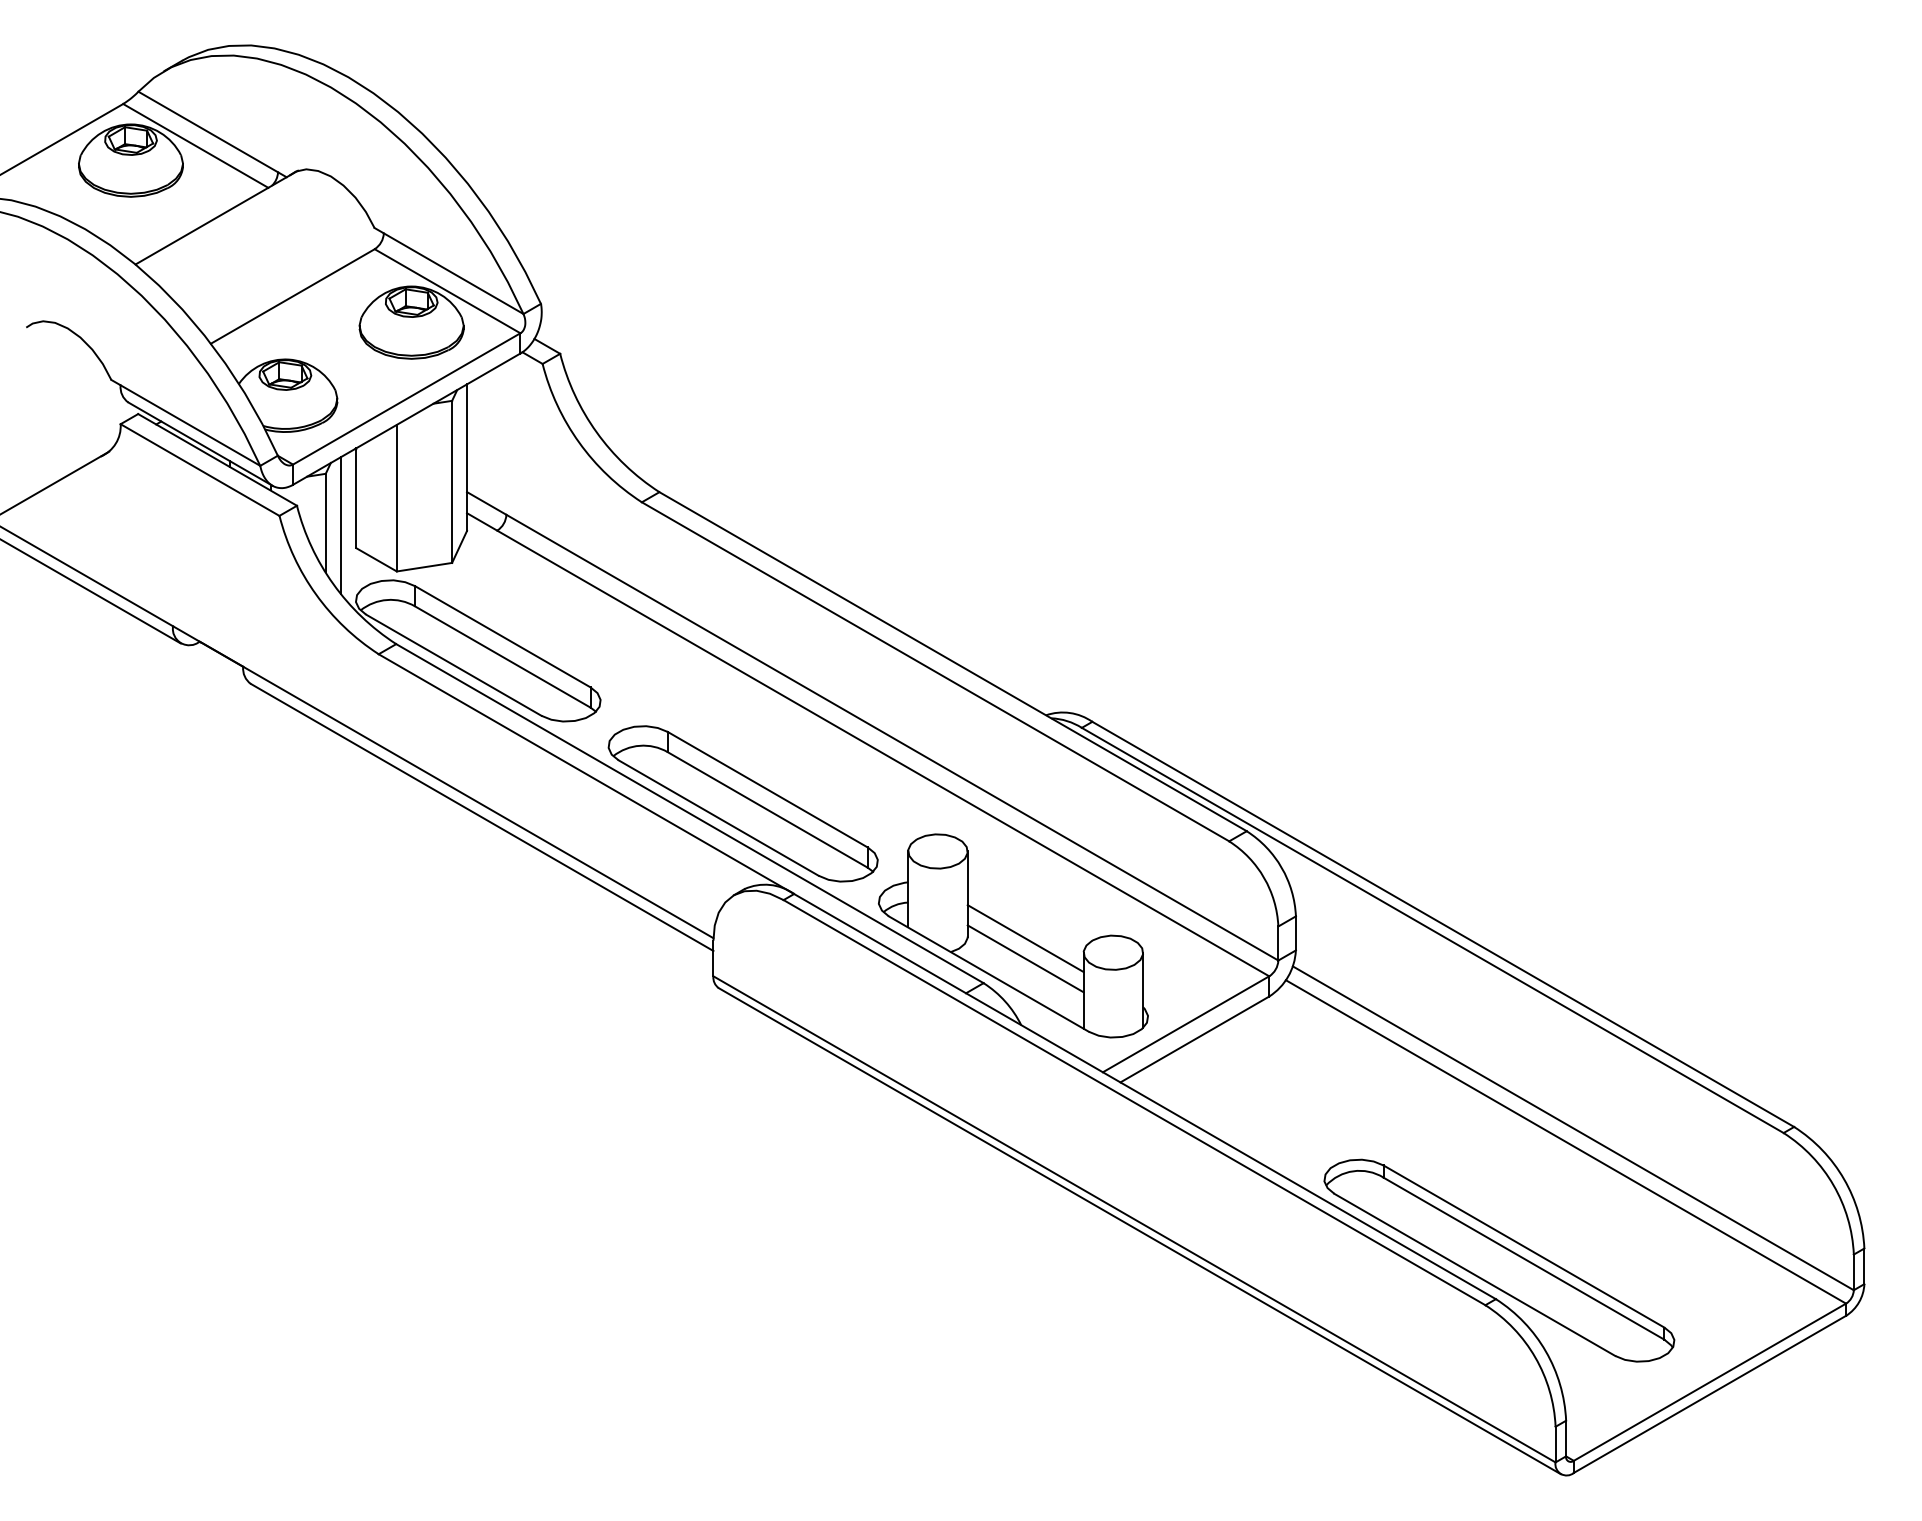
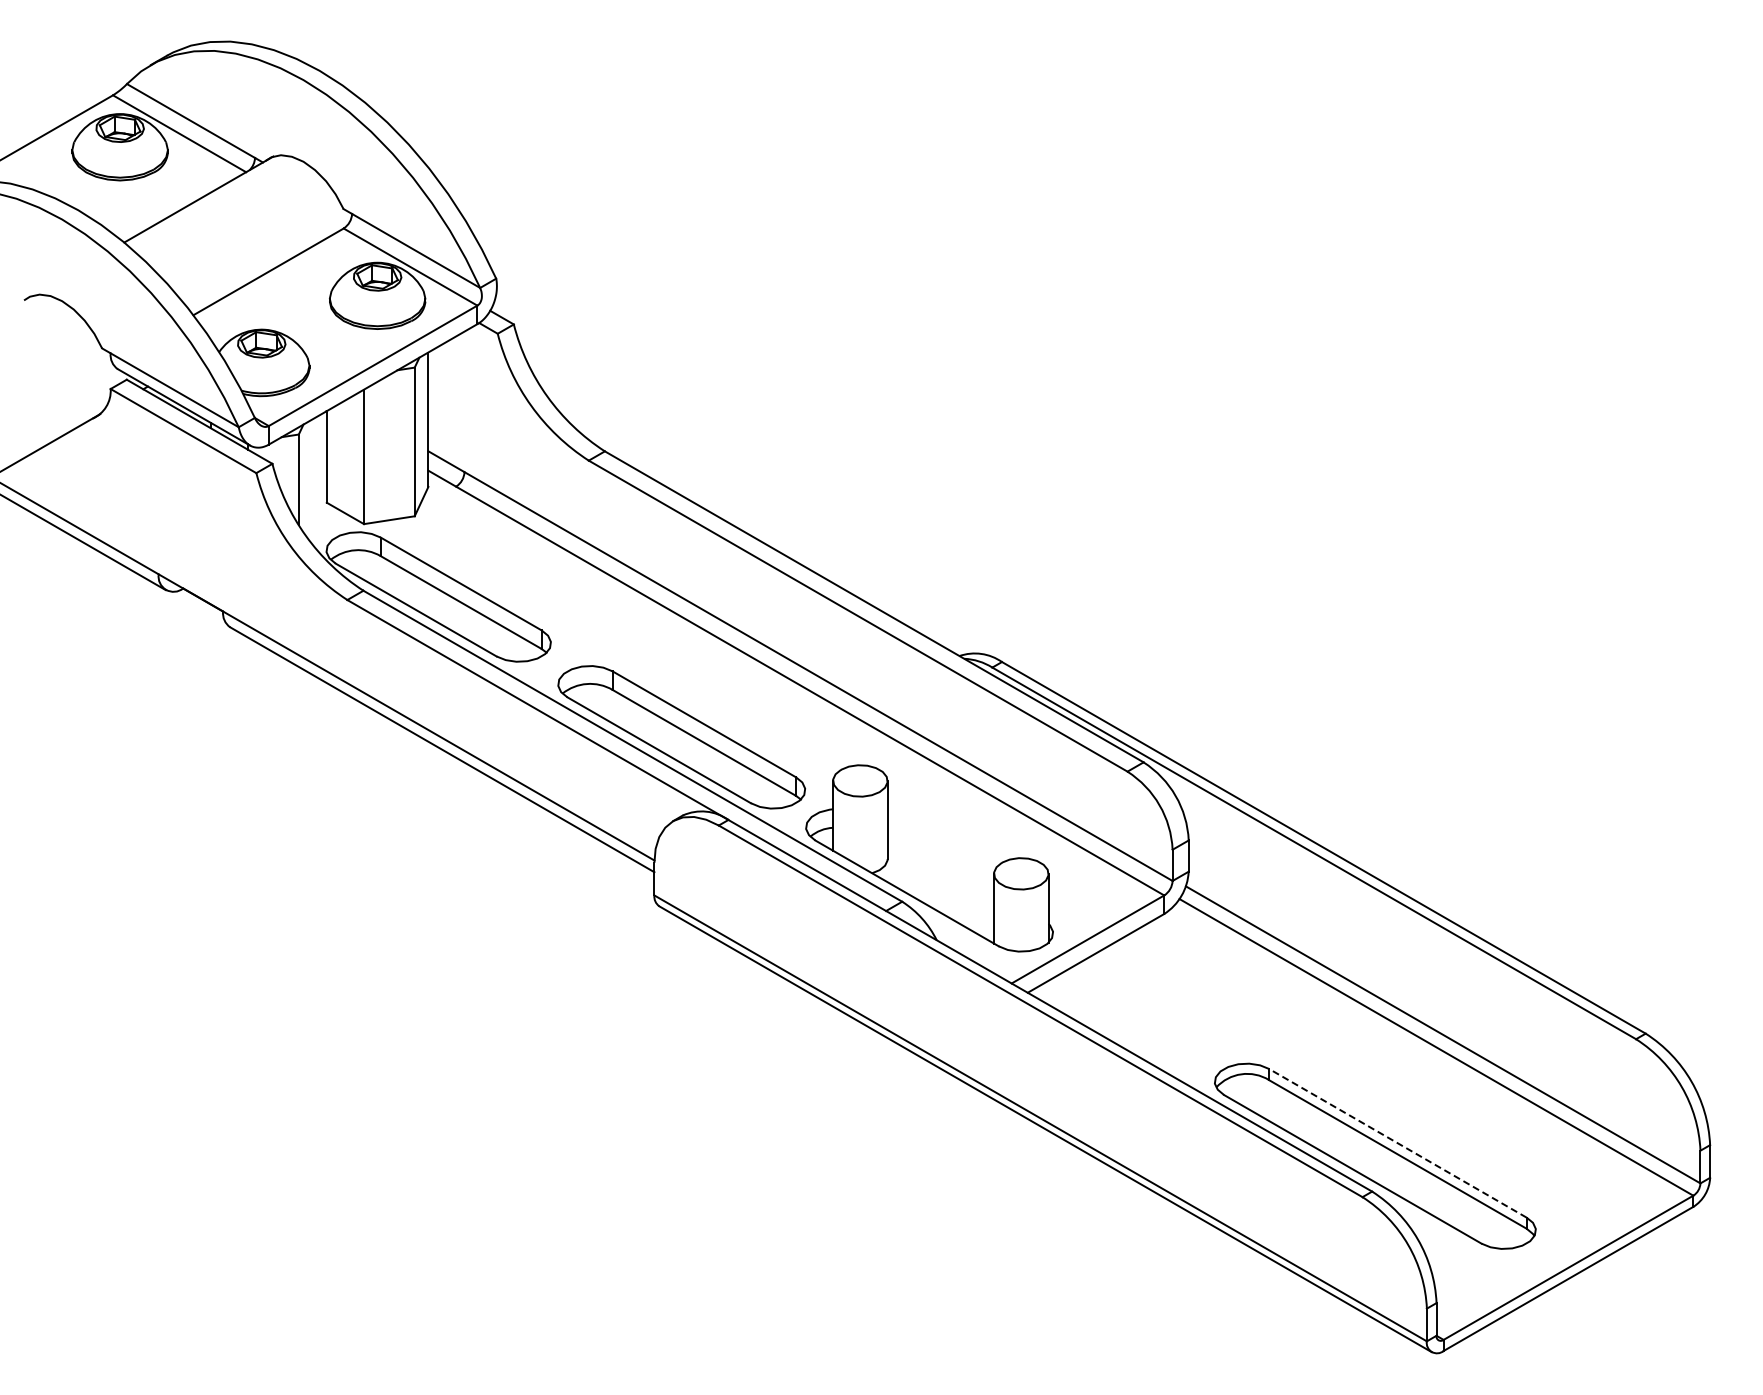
line: (340, 525) -> (312, 481), removed
line: (1025, 938) -> (940, 860), removed
line: (1025, 958) -> (940, 879), removed
line: (1523, 1246) -> (1397, 1143), solid -> dashed

